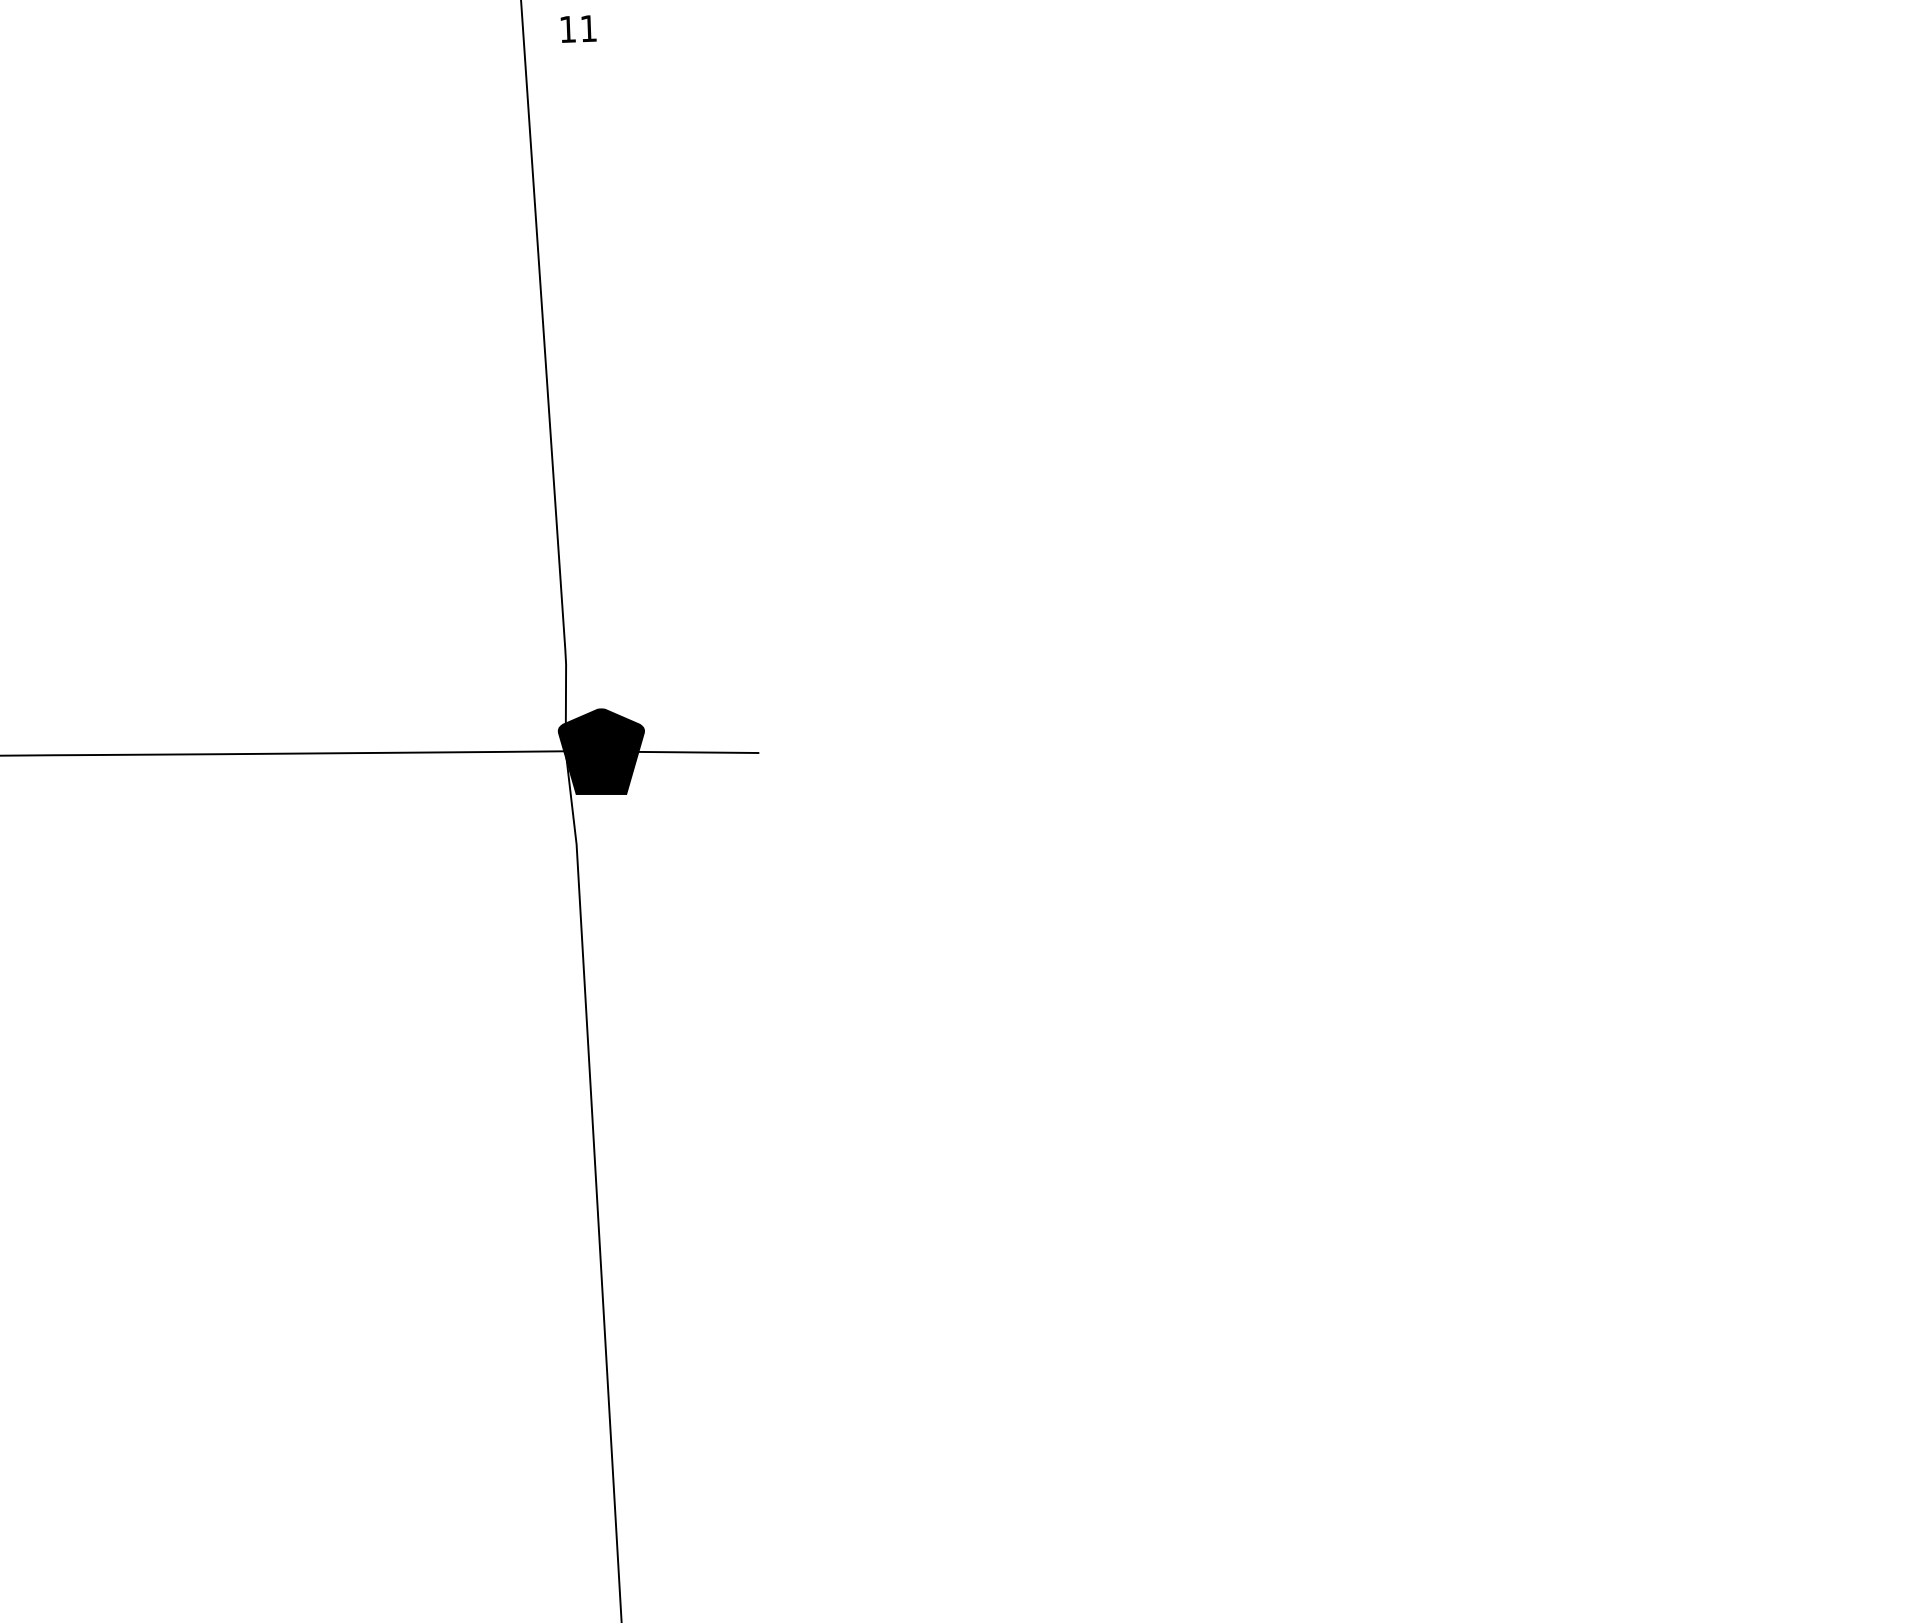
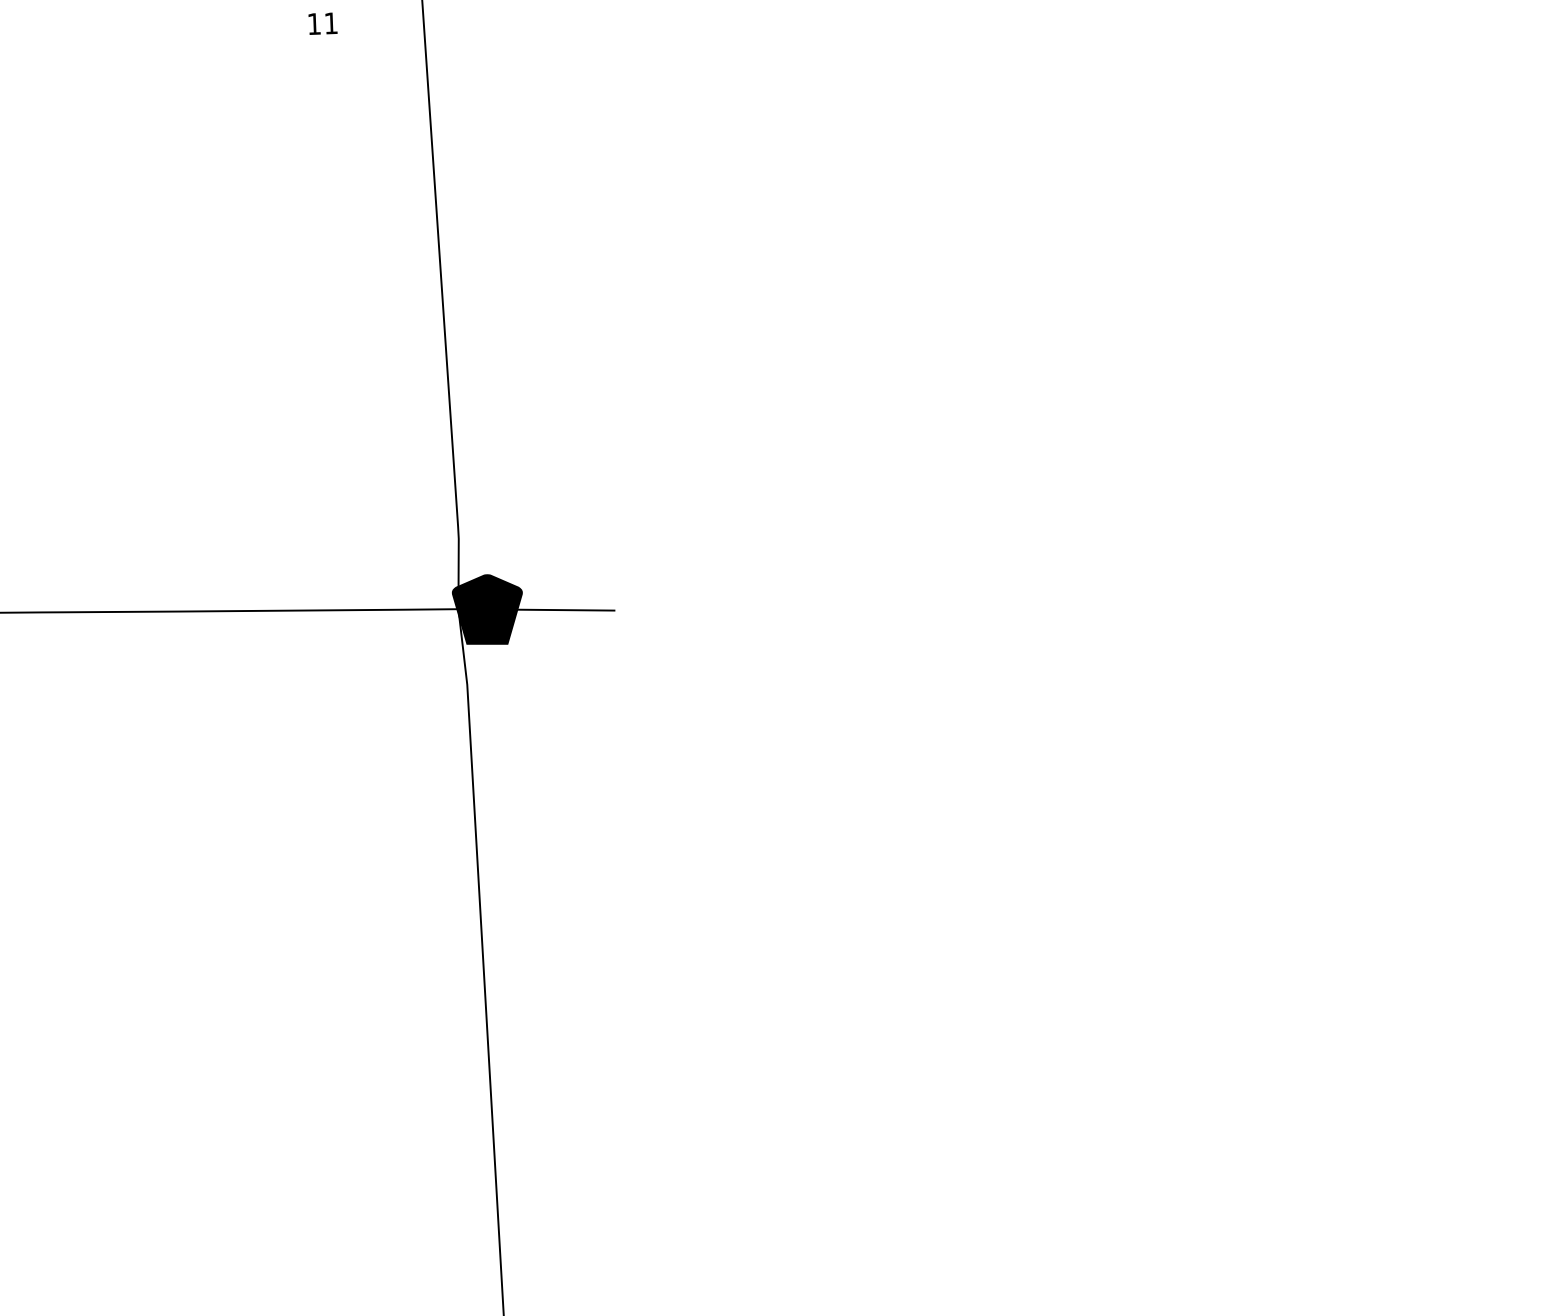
text: (578, 28) -> (322, 23), moved

